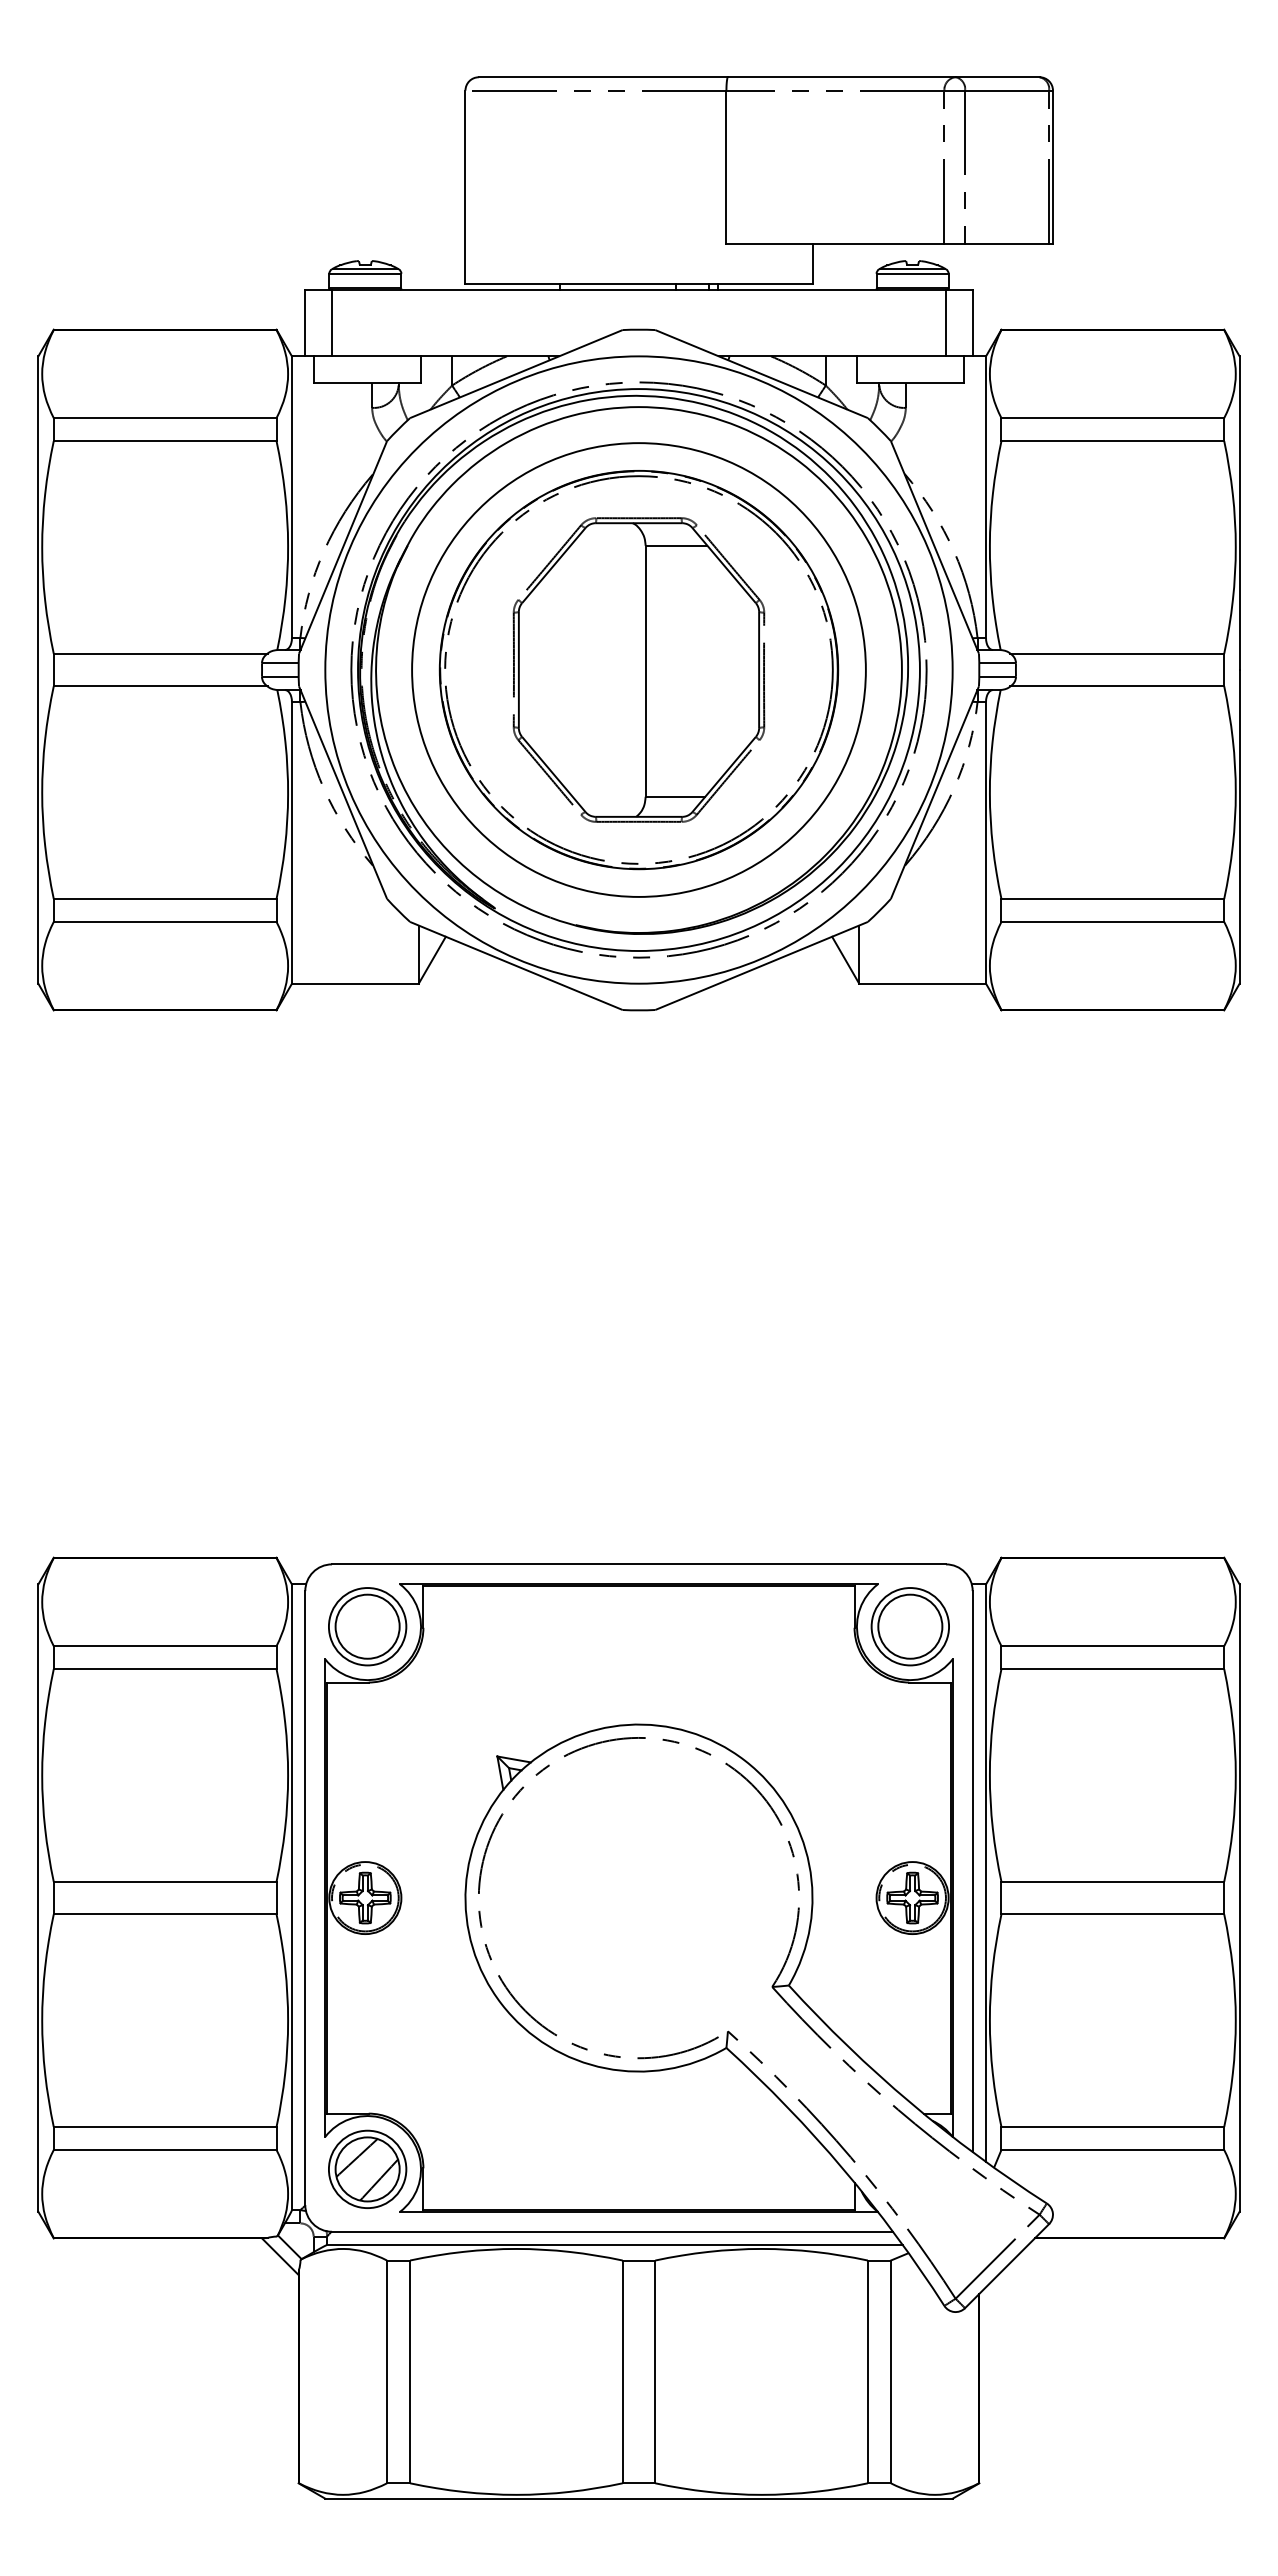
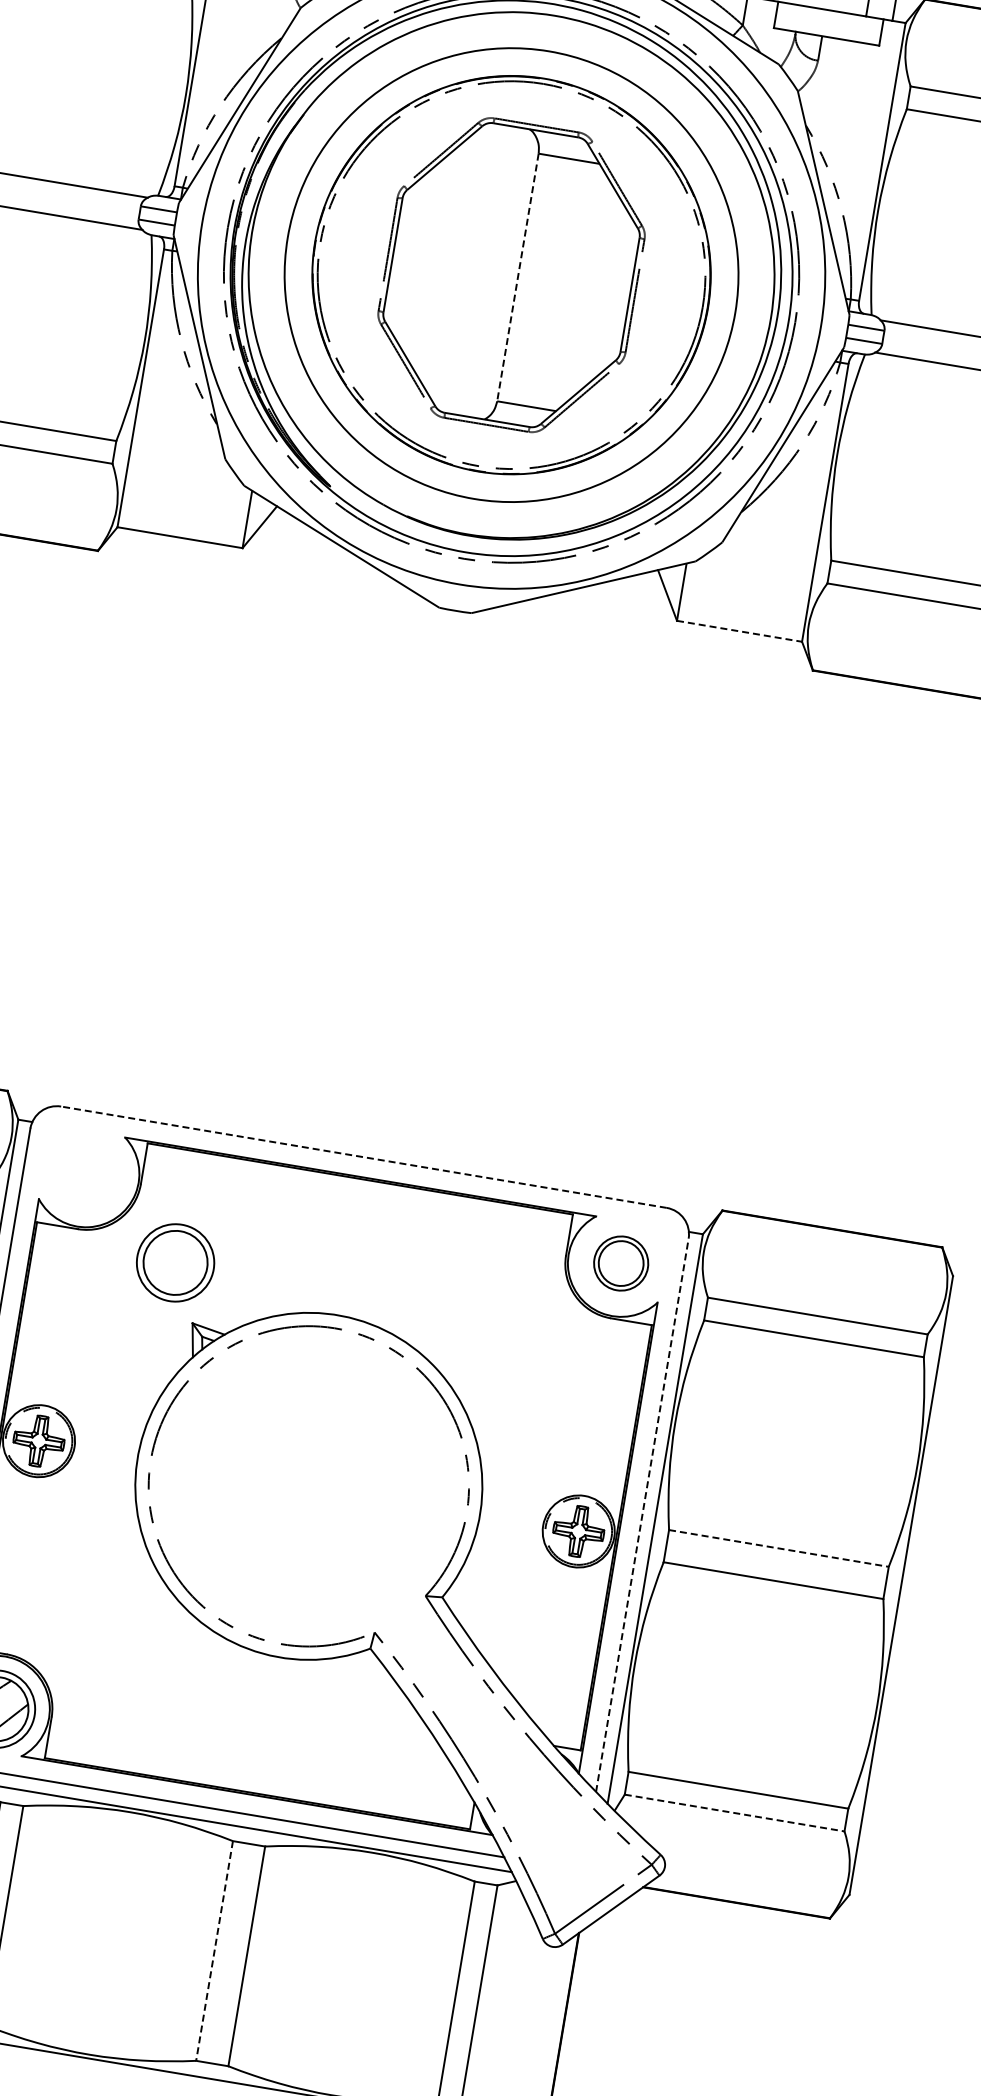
line: (645, 671) -> (517, 277), solid -> dashed
line: (923, 983) -> (740, 631), solid -> dashed
line: (638, 1564) -> (363, 1157), solid -> dashed
part: (367, 1626) -> (175, 1262), moved
part: (909, 1626) -> (620, 1263), size x0.7
line: (972, 1871) -> (642, 1515), solid -> dashed
line: (1113, 1881) -> (779, 1548), solid -> dashed
line: (1113, 2150) -> (735, 1813), solid -> dashed
line: (622, 2372) -> (214, 1951), solid -> dashed

